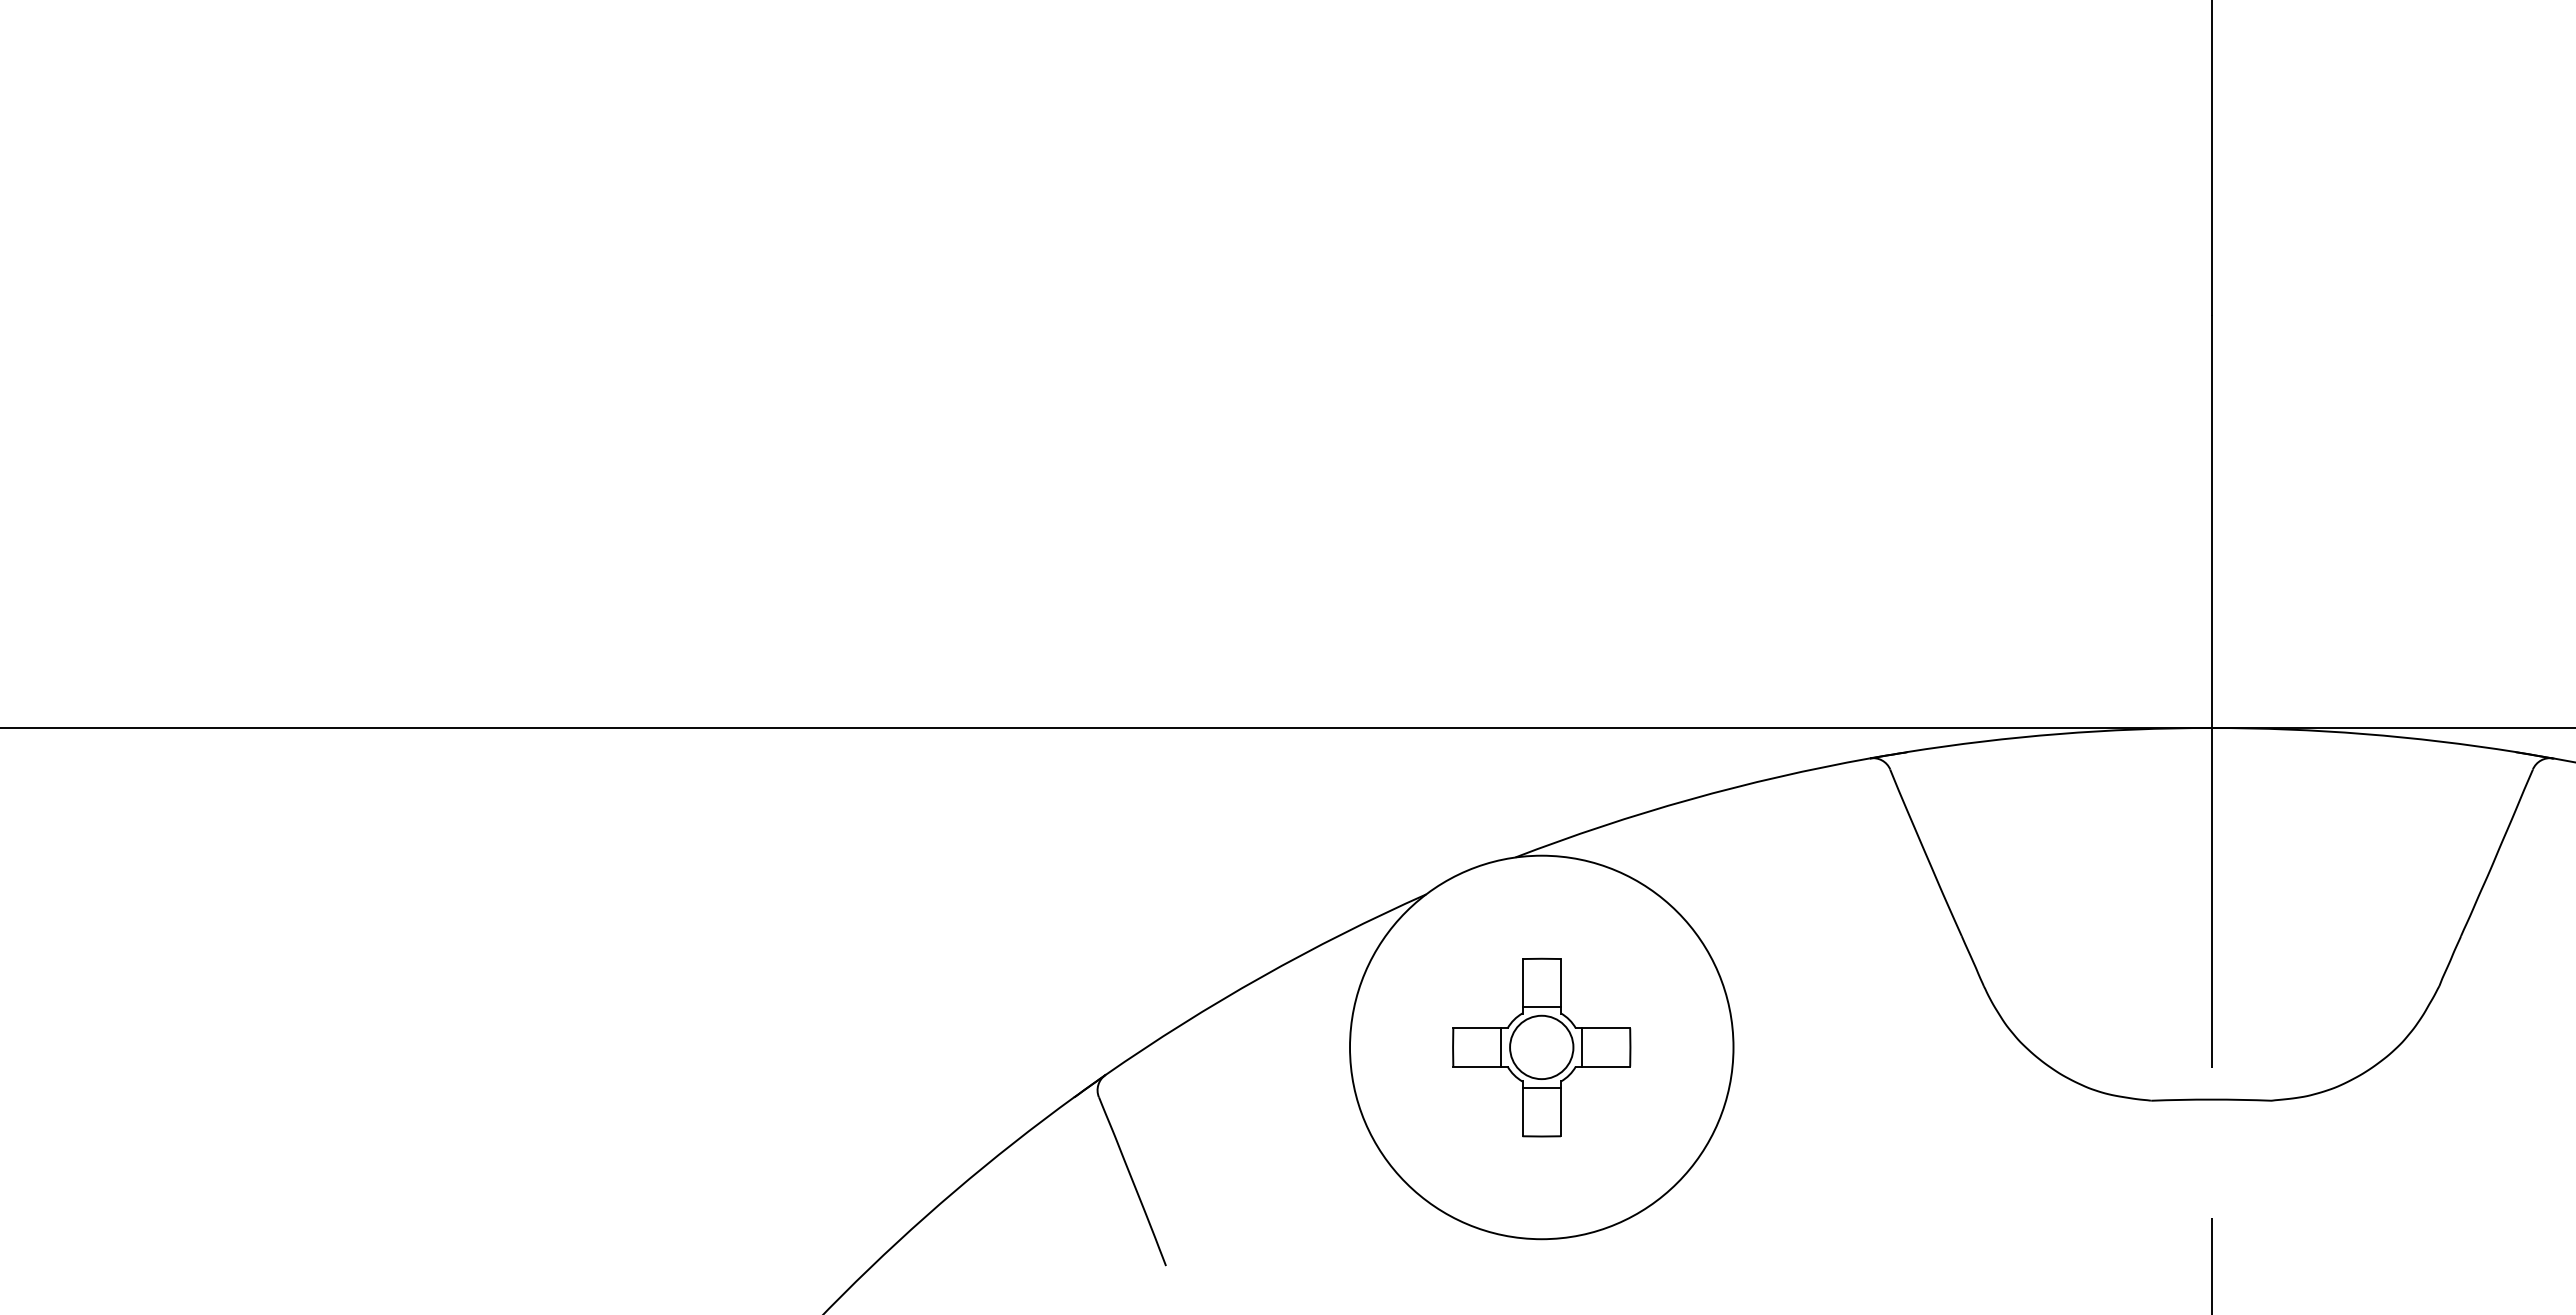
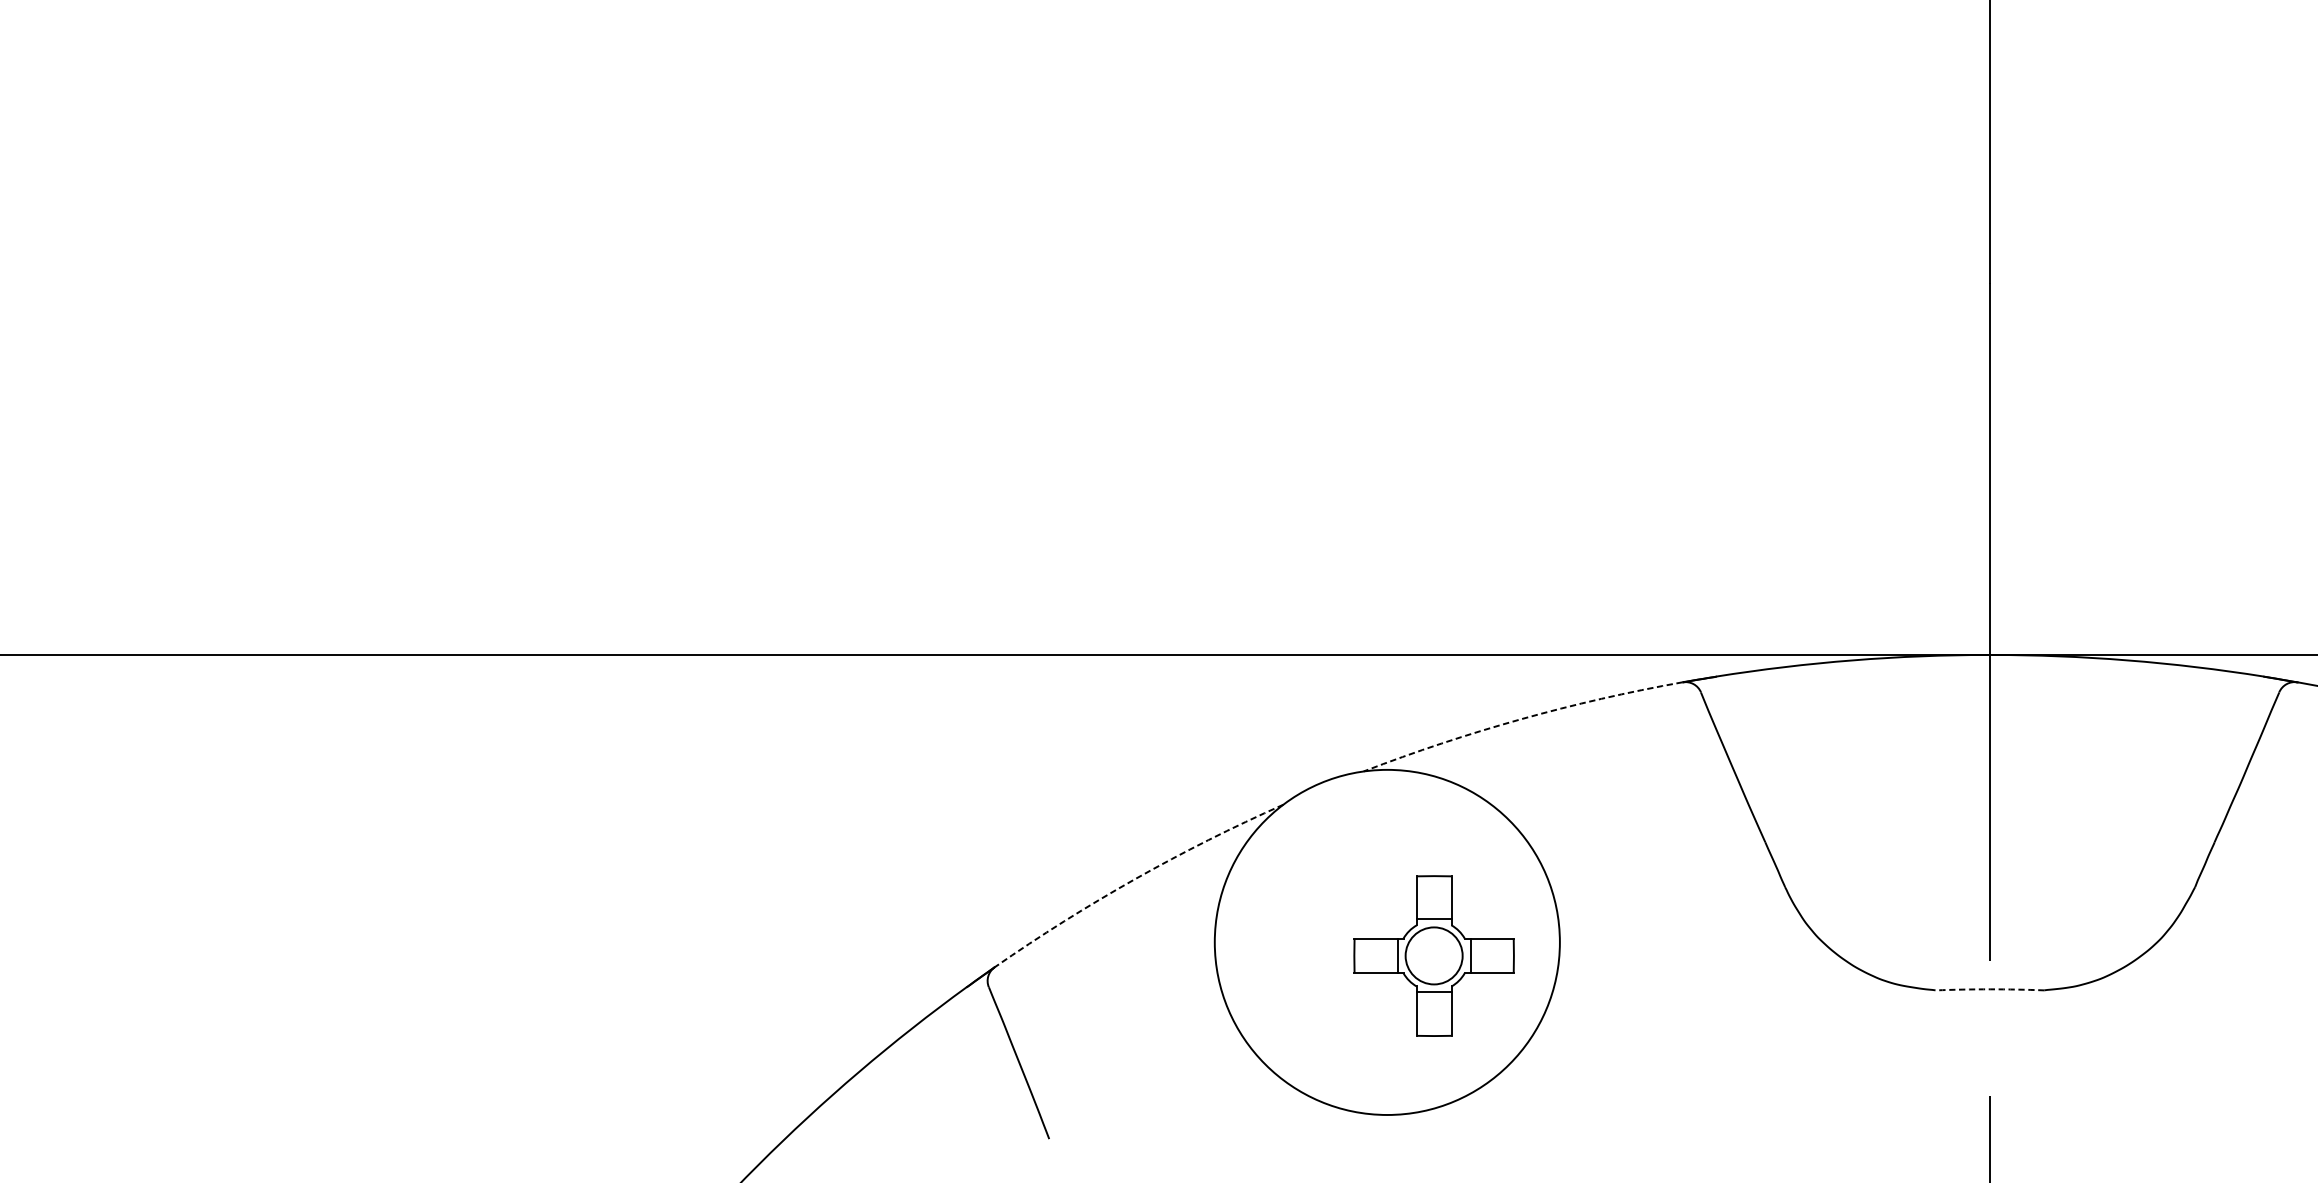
arc: (1690, 799) -> (1521, 719), solid -> dashed
arc: (1261, 977) -> (1135, 879), solid -> dashed
part: (1541, 1047) -> (1433, 955), moved
arc: (2211, 1099) -> (1990, 989), solid -> dashed

